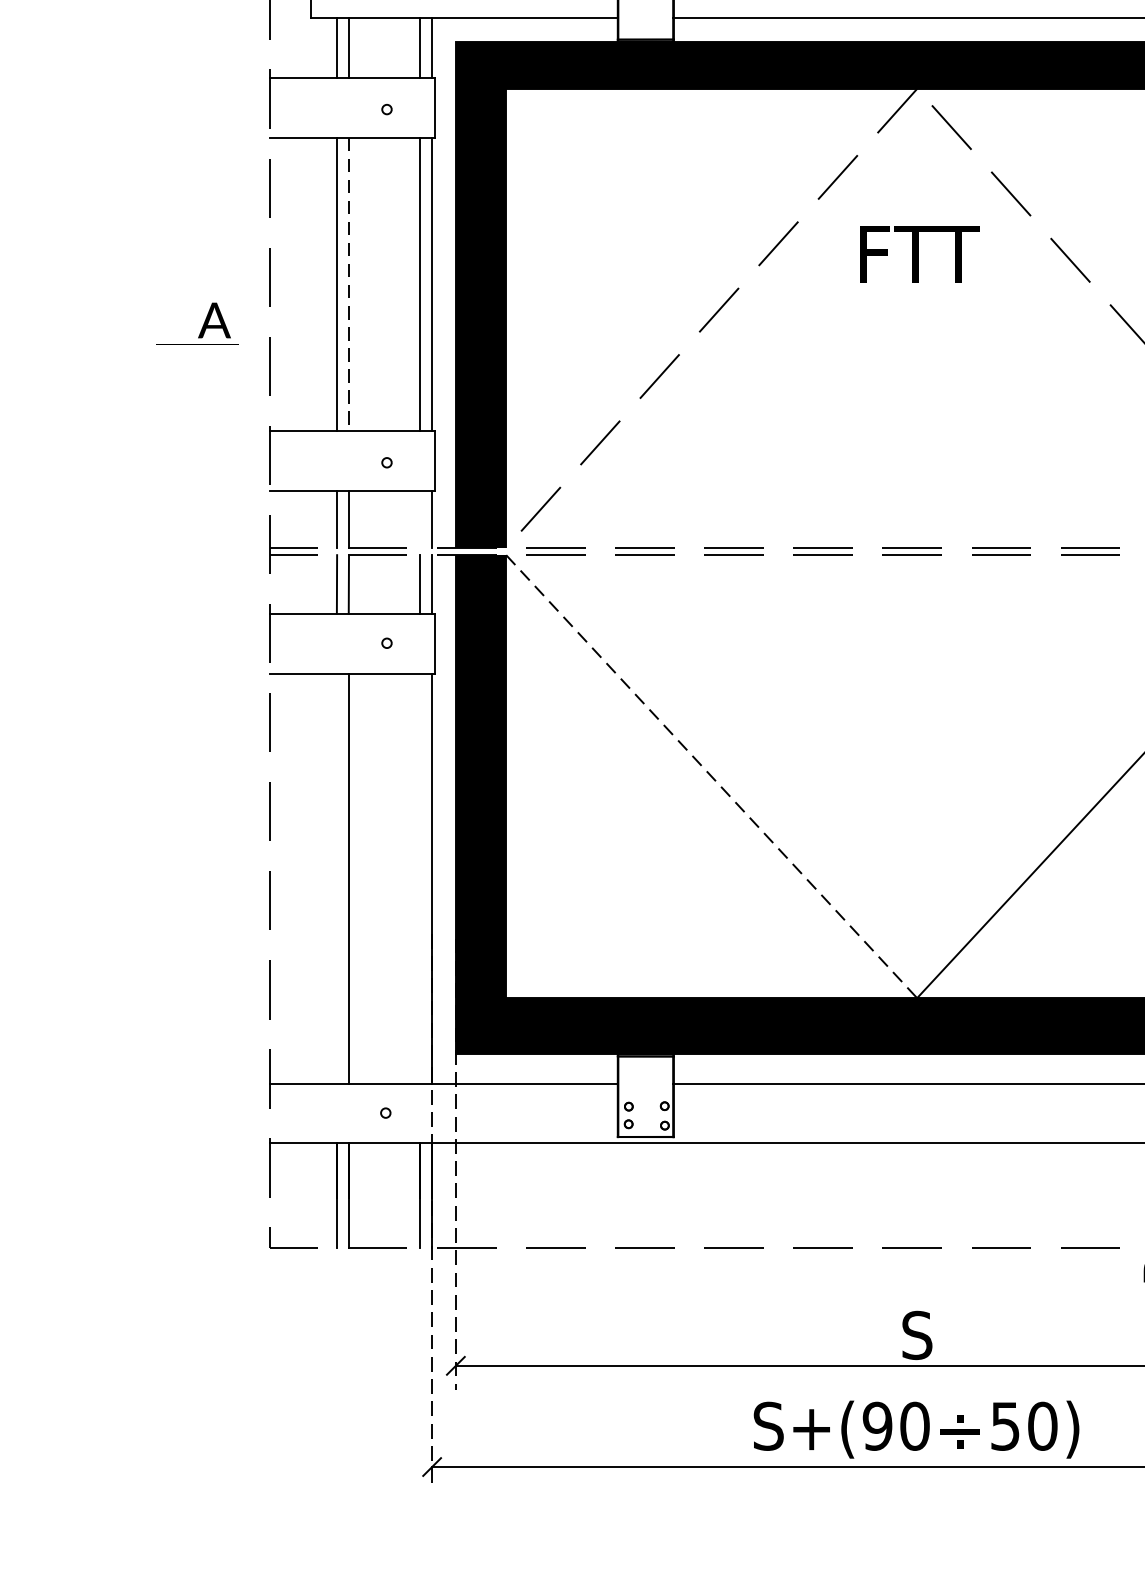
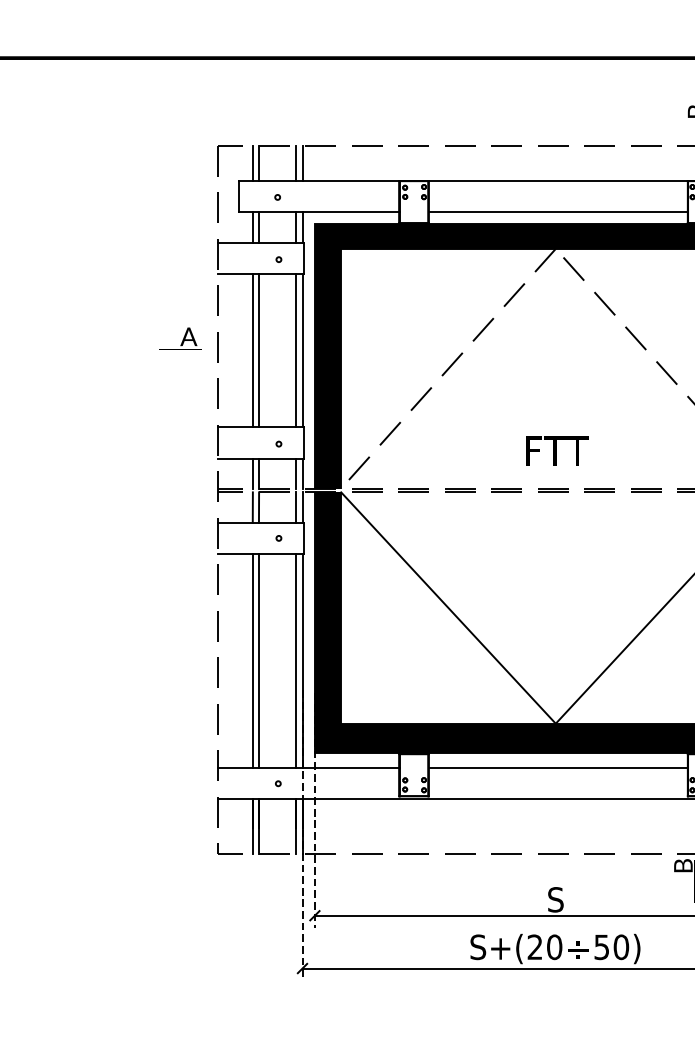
text: (920, 252) -> (557, 450), moved
line: (349, 283) -> (259, 350), dashed -> solid
text: (198, 323) -> (180, 338), moved
line: (420, 519) -> (296, 473), added
line: (711, 777) -> (448, 608), dashed -> solid
line: (336, 879) -> (252, 661), added
line: (420, 879) -> (296, 661), added
text: (876, 1426) -> (534, 947), S+(90 -> S+(20

